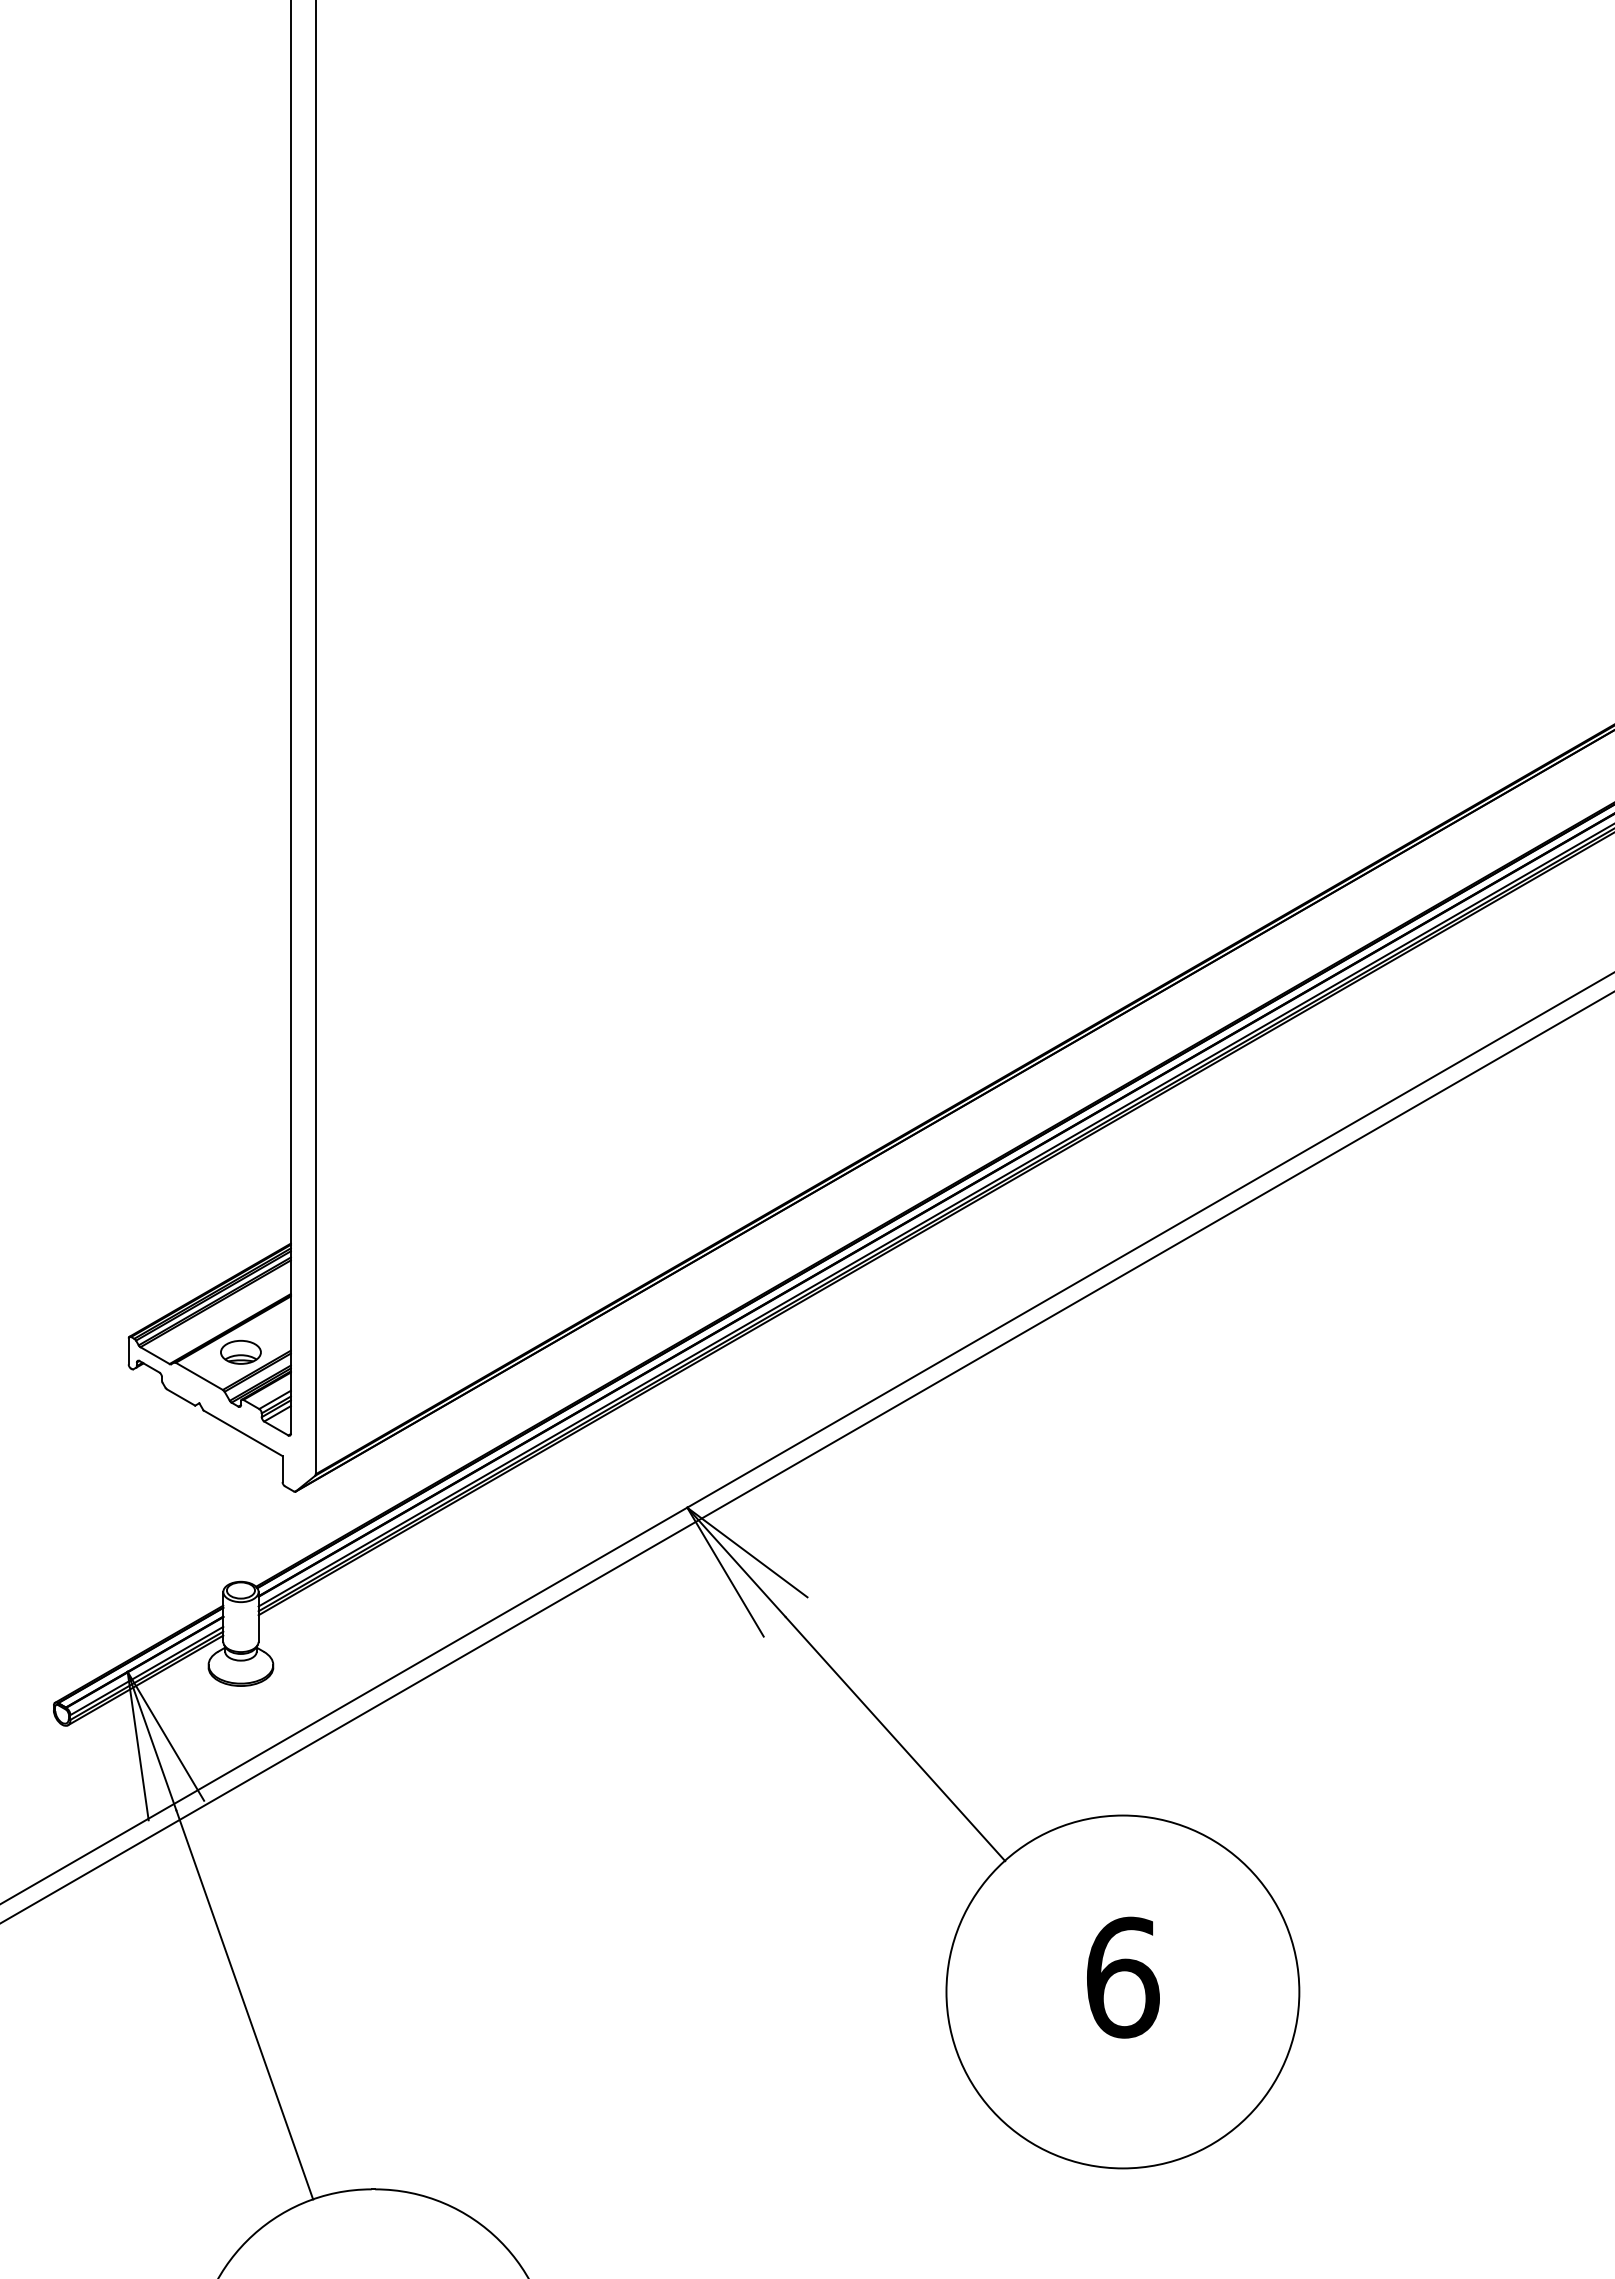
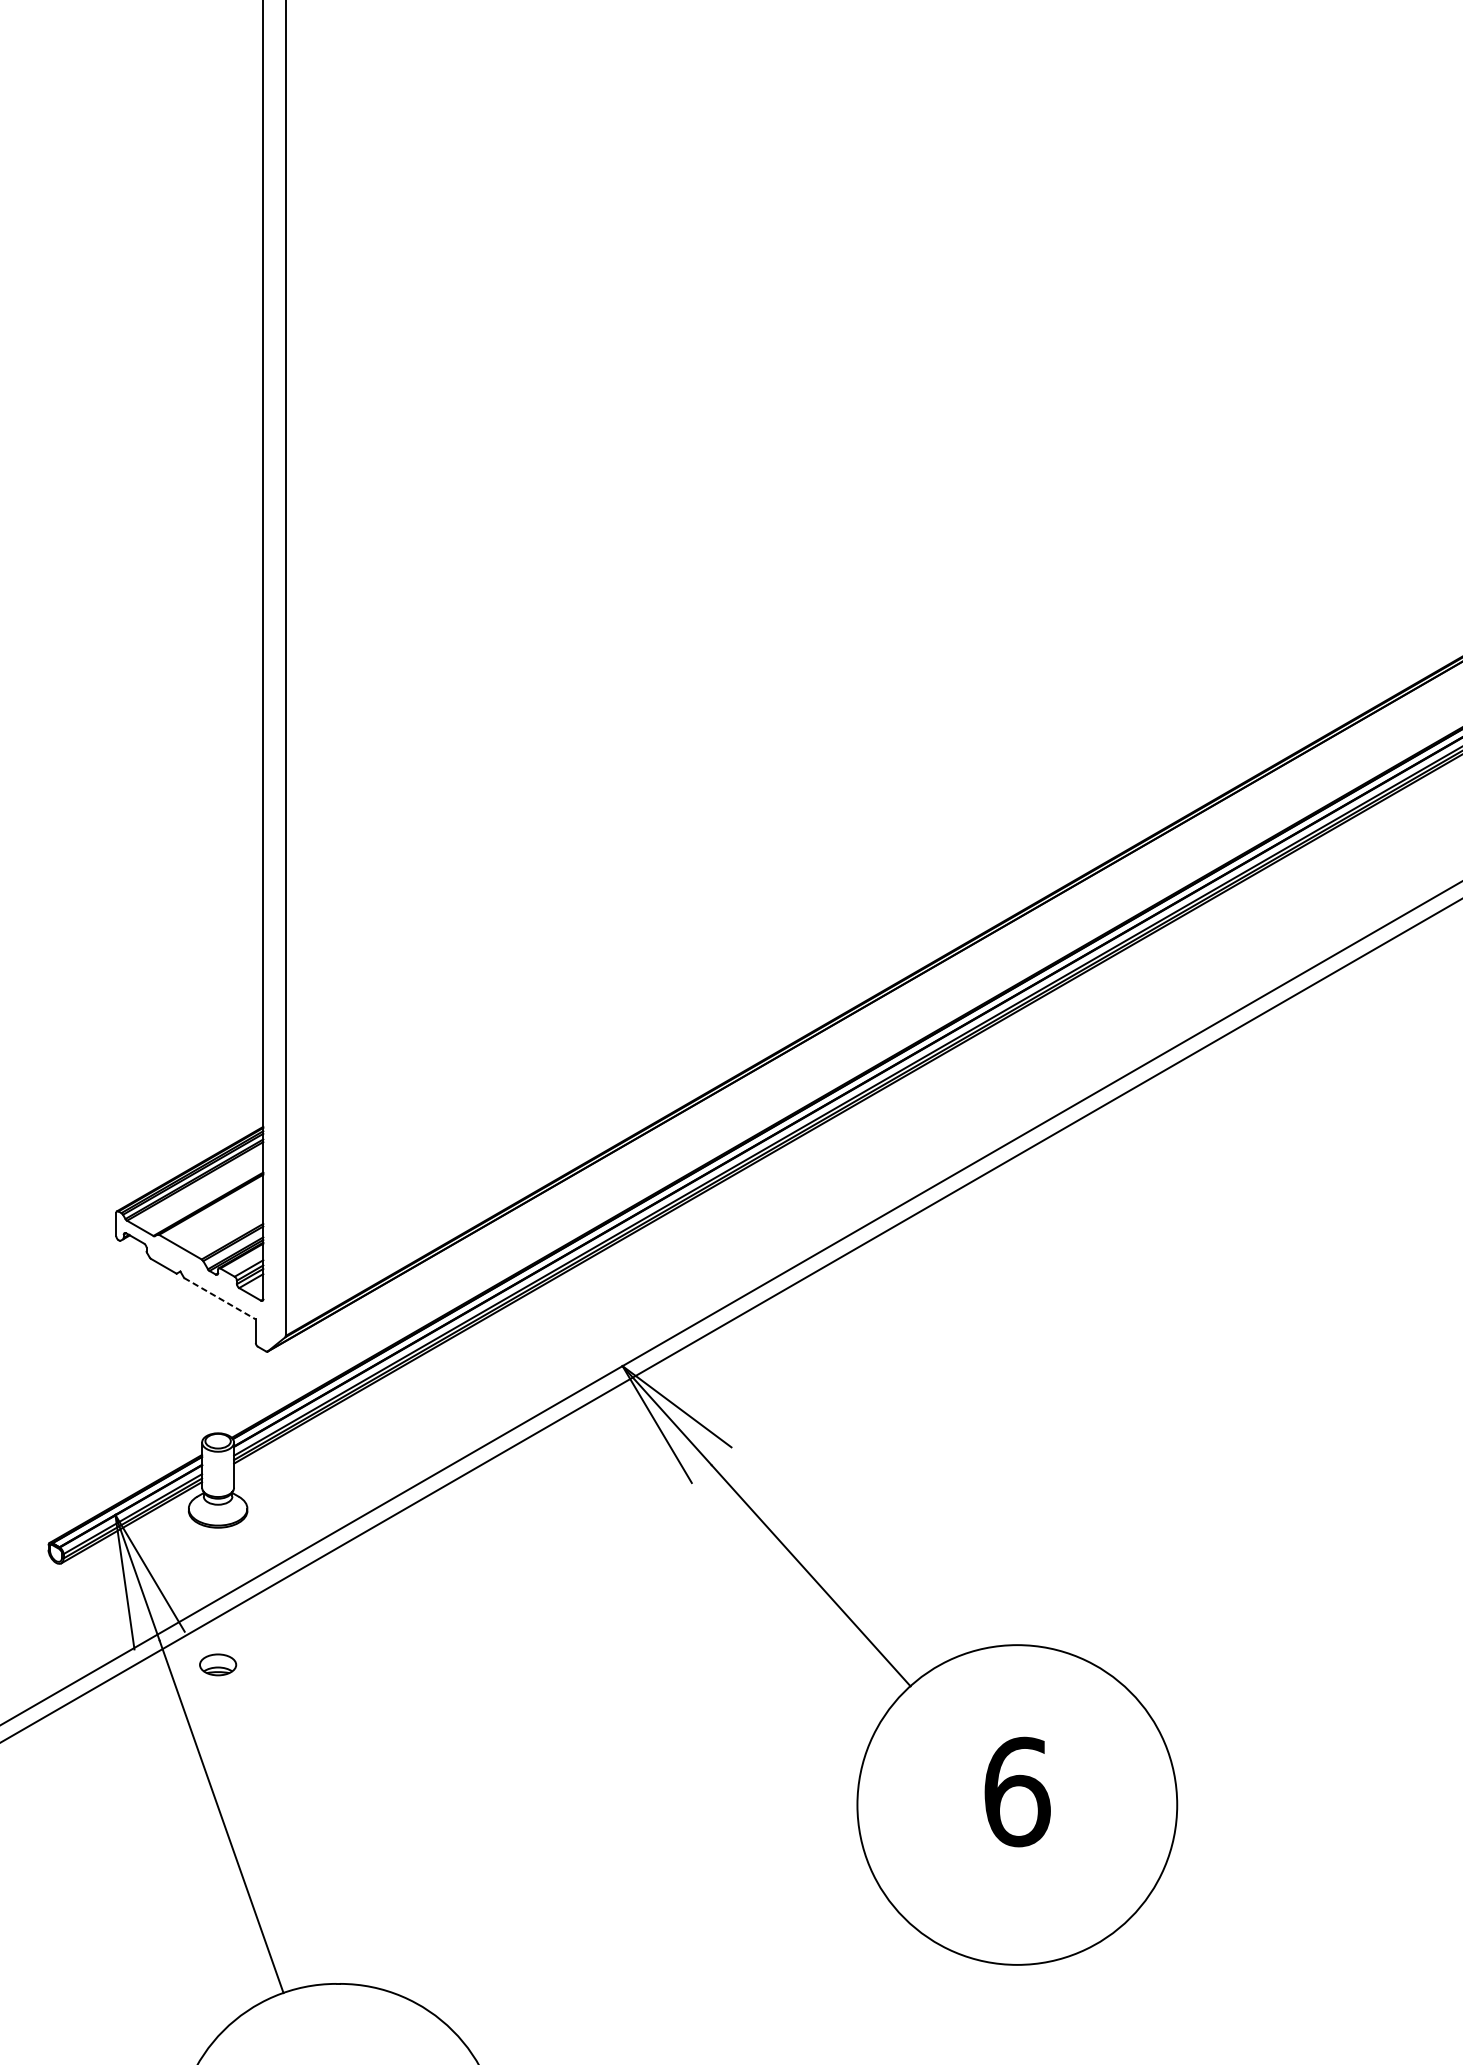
part: (240, 1351) -> (217, 1664), moved
line: (243, 1433) -> (220, 1298), solid -> dashed

